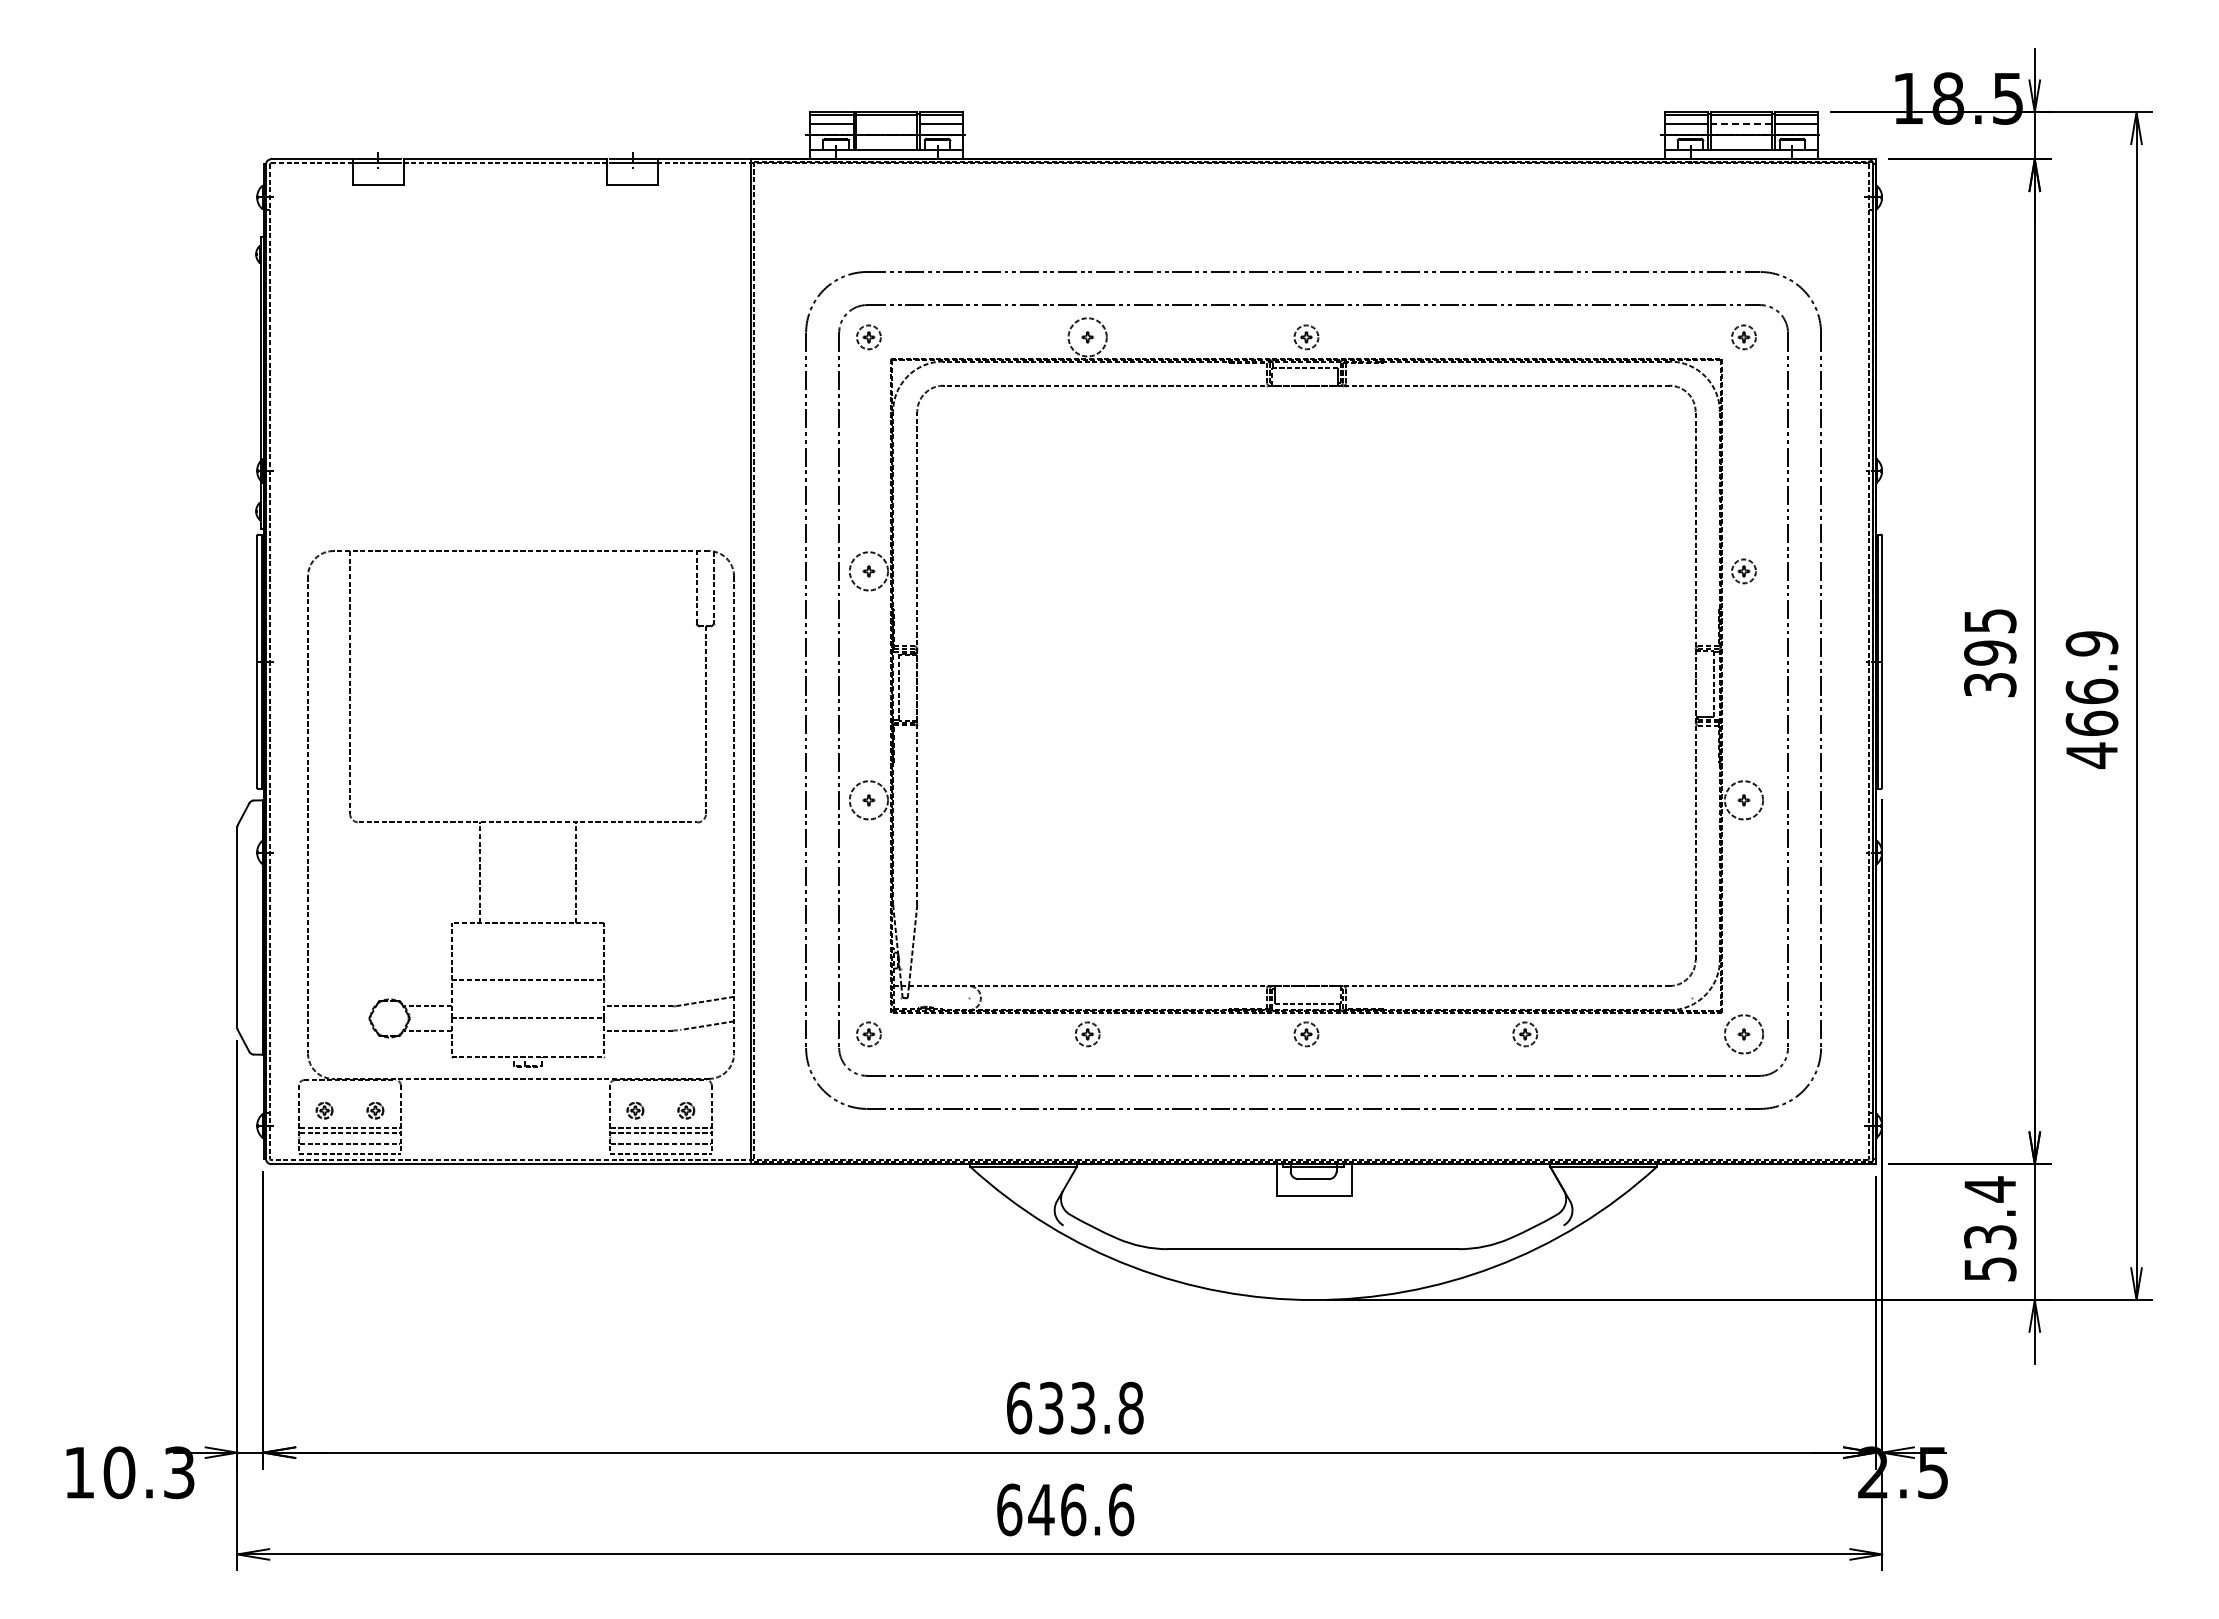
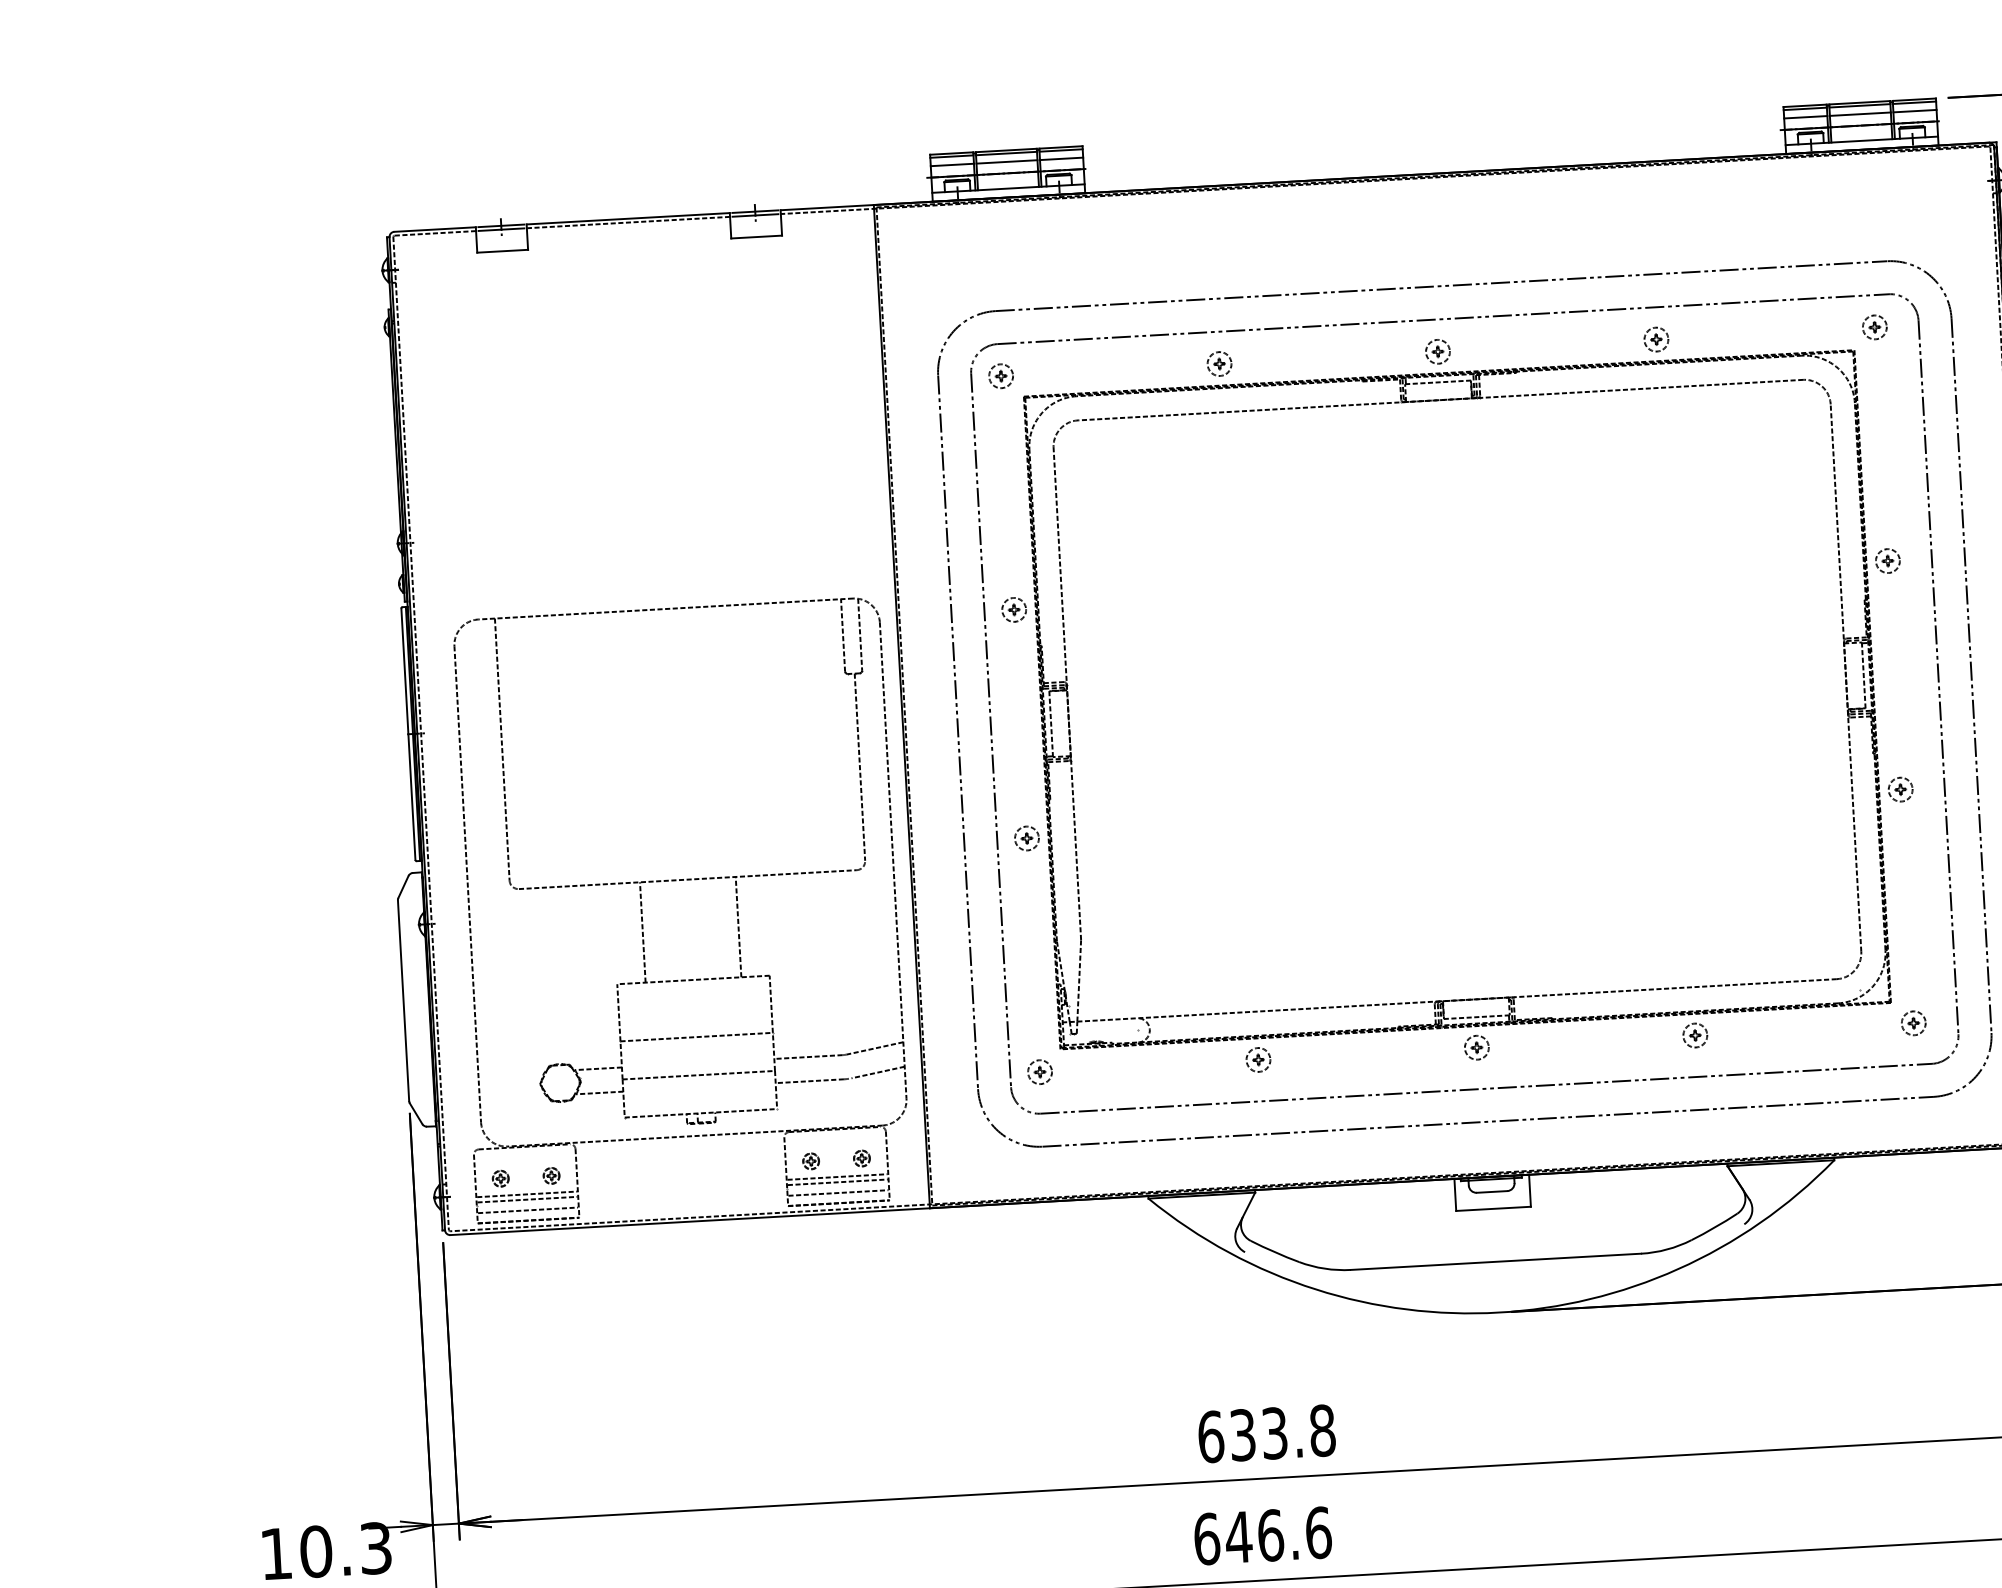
line: (886, 123) -> (1006, 161), added
line: (1741, 123) -> (1860, 114), dashed -> solid
circle: (1087, 337) -> (1219, 364), size x0.62
part: (1524, 337) -> (1655, 339), added
circle: (868, 571) -> (1013, 610), size x0.62
circle: (868, 800) -> (1026, 838), size x0.62
circle: (1743, 800) -> (1900, 789), size x0.62
circle: (1743, 1034) -> (1913, 1023), size x0.62

